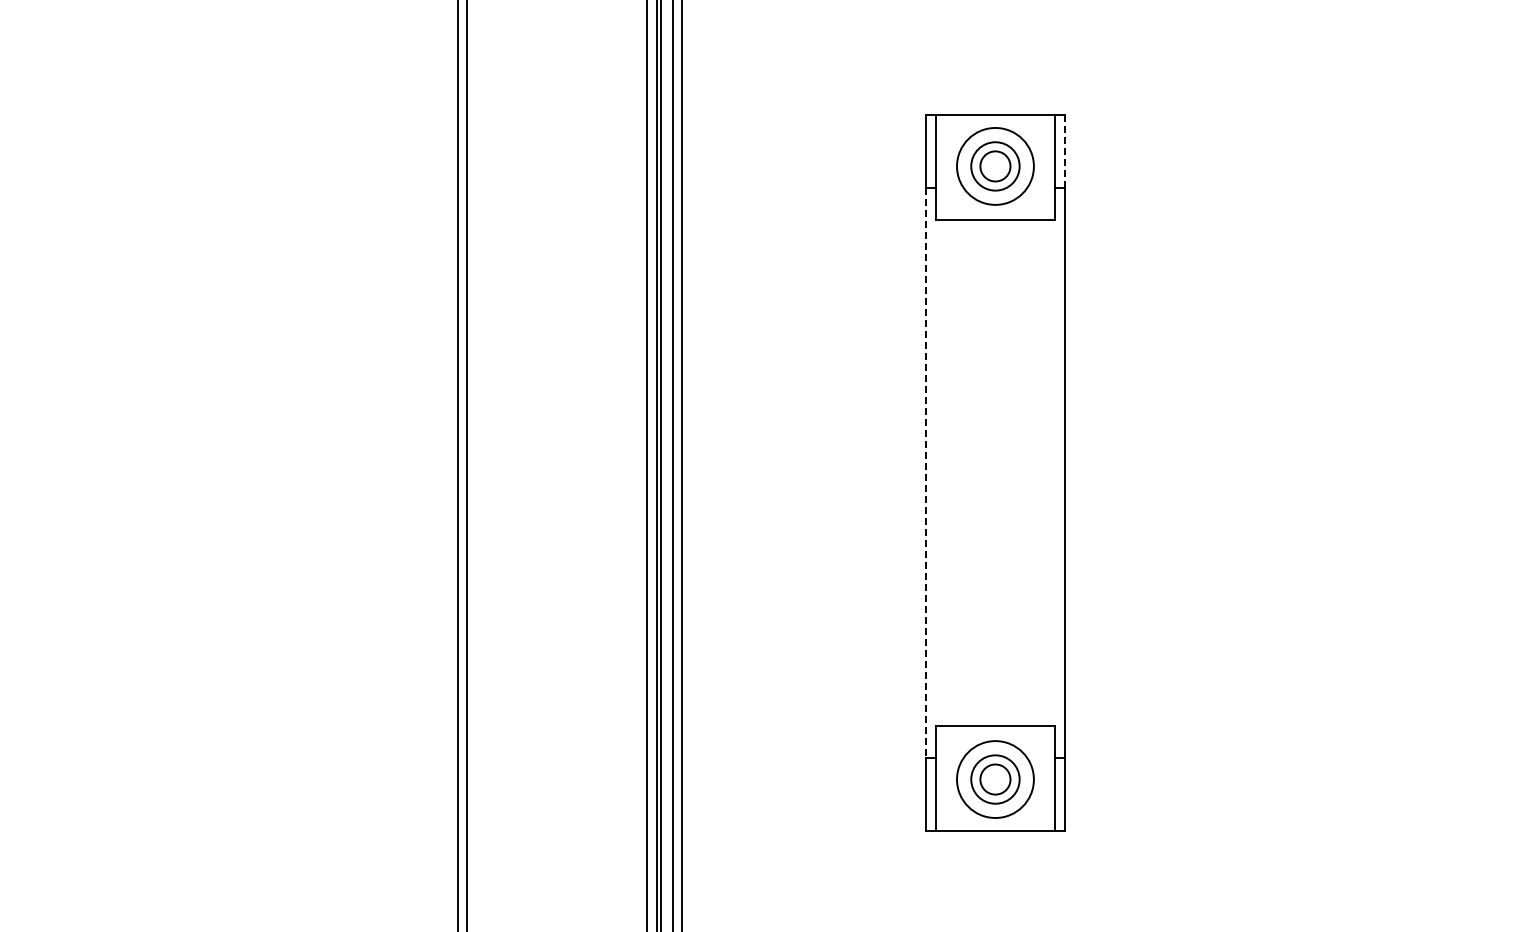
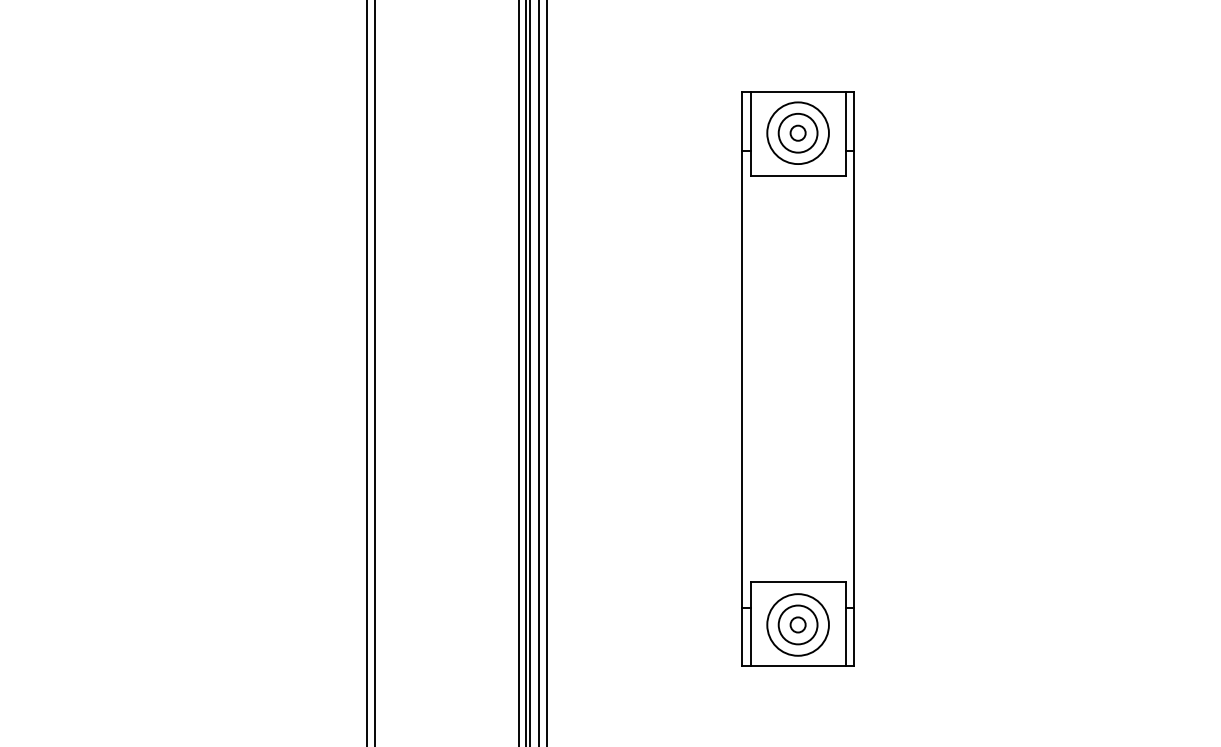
line: (1065, 152) -> (854, 122), dashed -> solid
circle: (995, 166) -> (798, 133), size x0.62
line: (925, 473) -> (742, 379), dashed -> solid
circle: (995, 779) -> (798, 624), size x0.62

